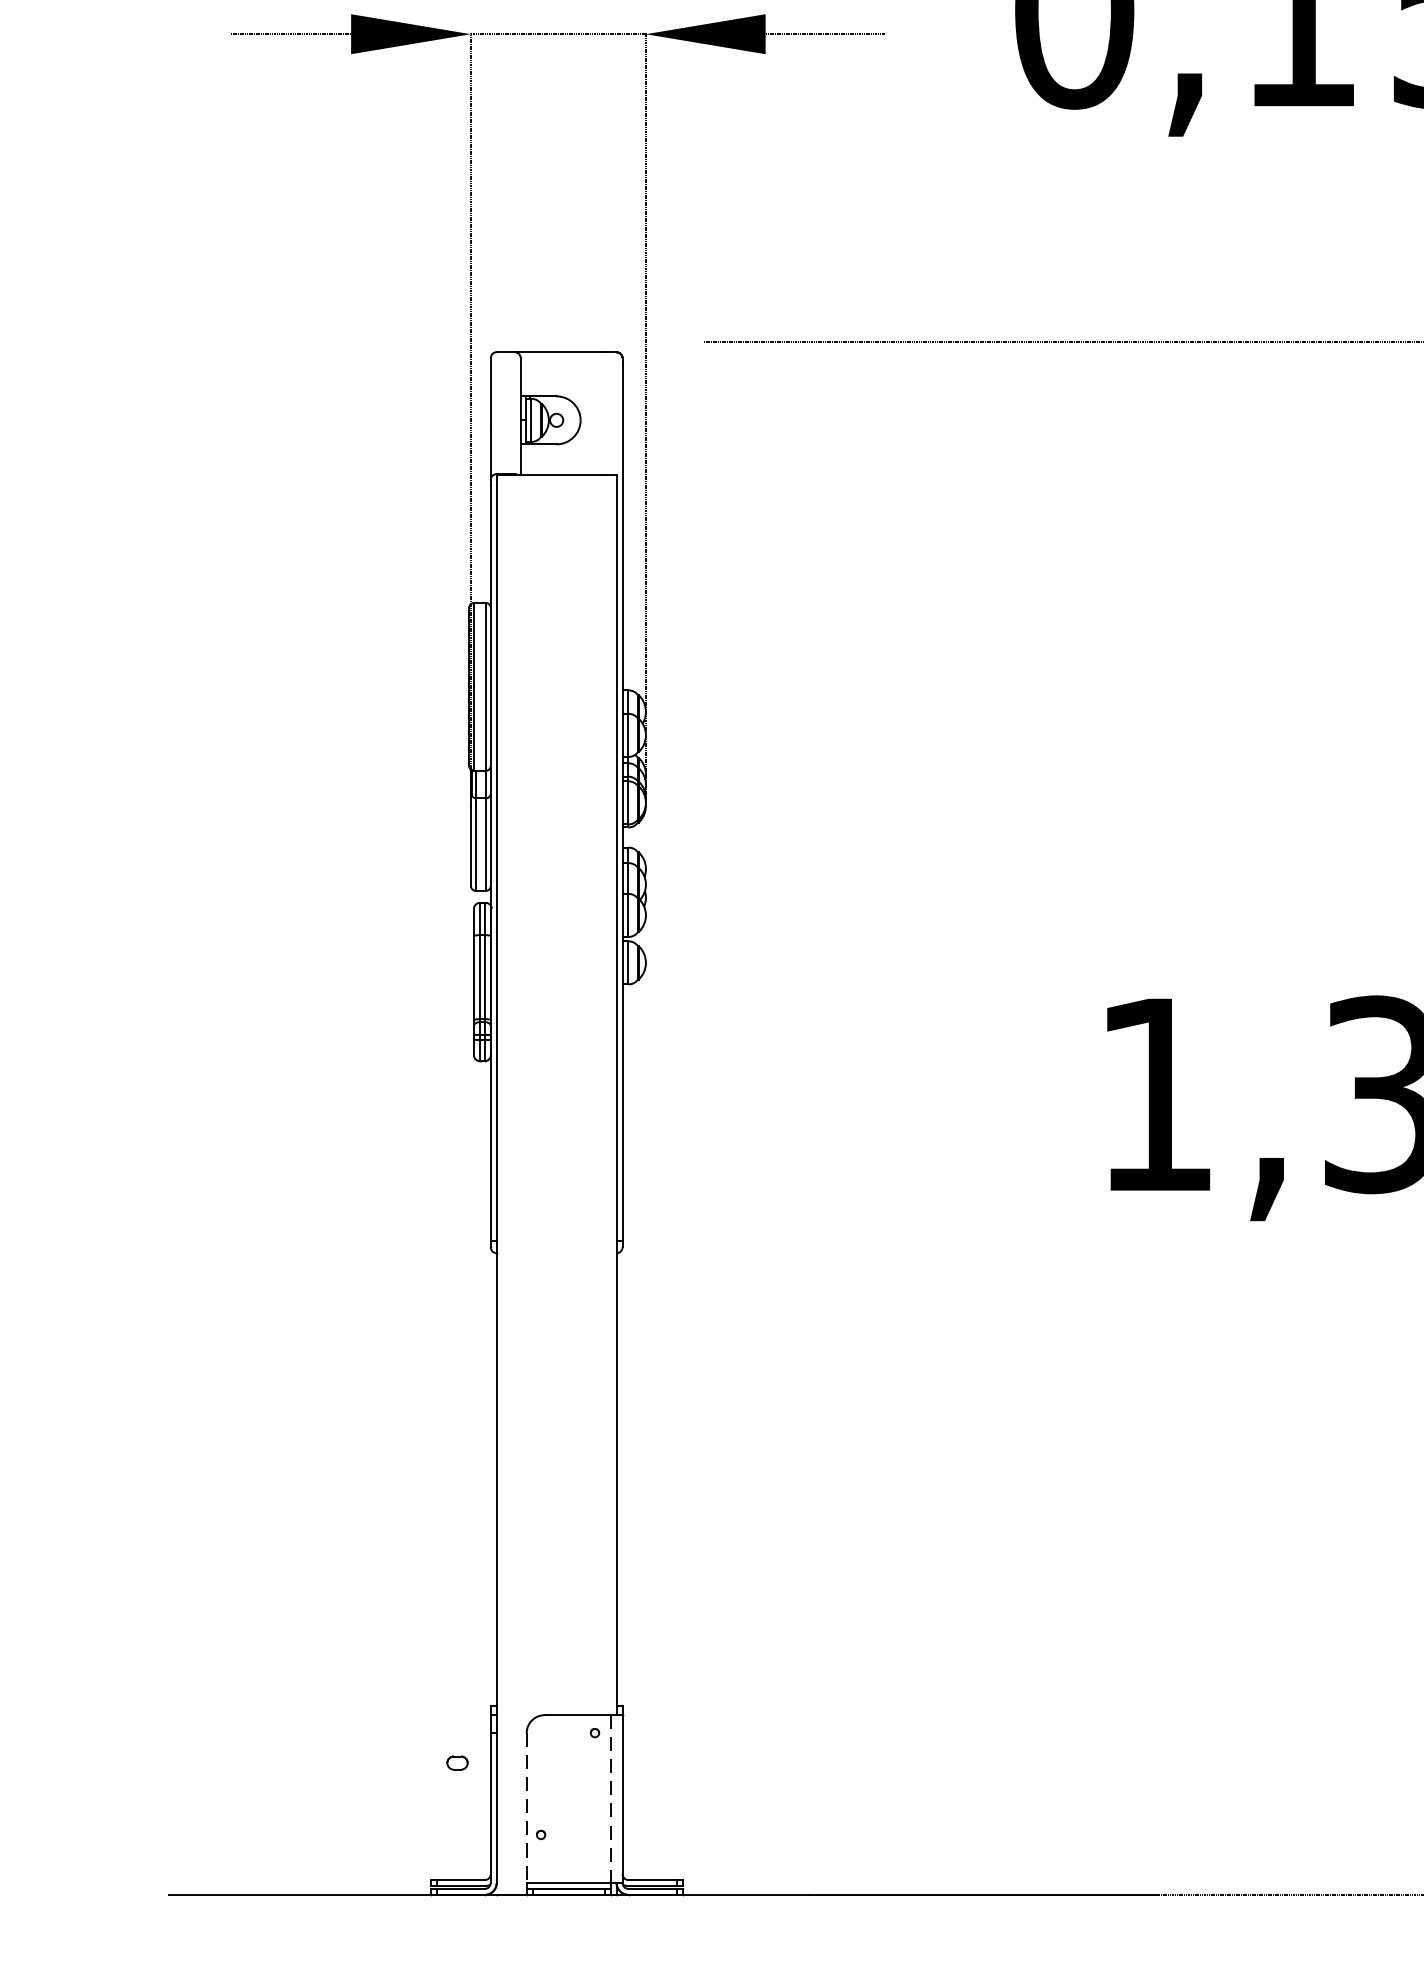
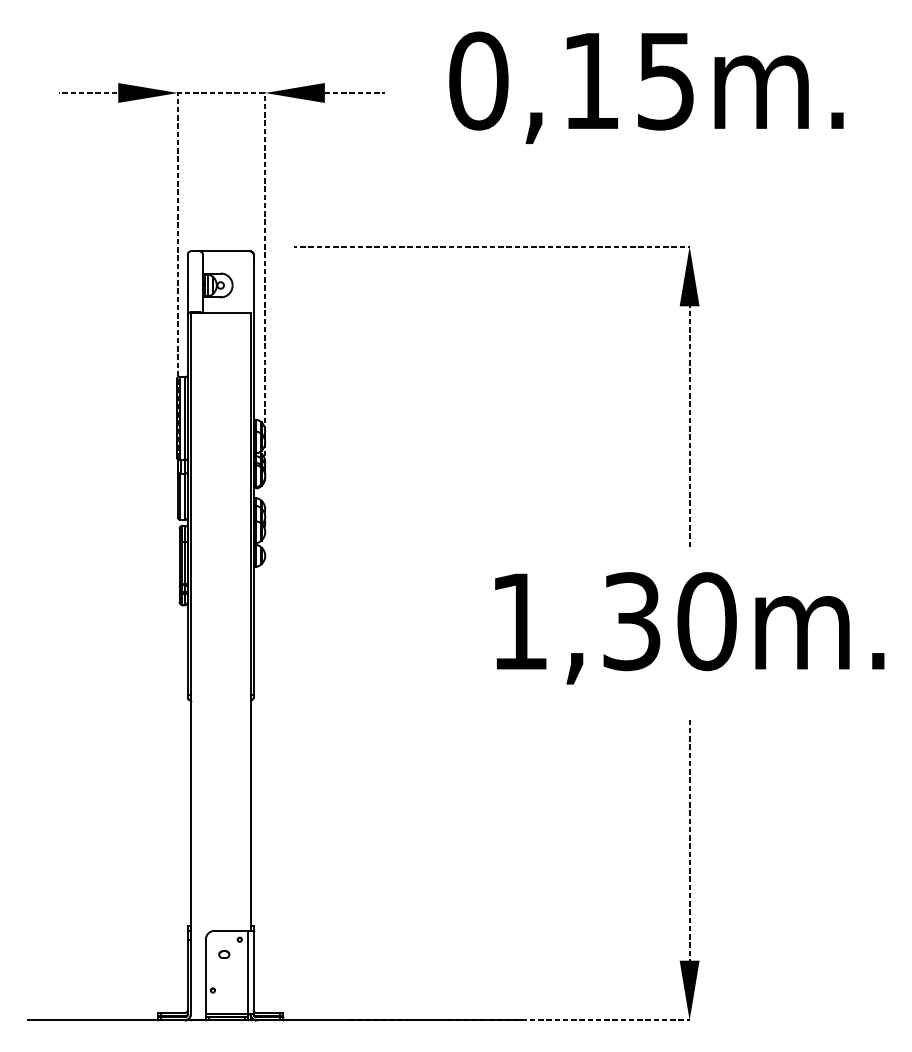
part: (457, 1762) -> (224, 954), moved
line: (610, 1798) -> (247, 972), dashed -> solid
line: (526, 1808) -> (205, 977), dashed -> solid

